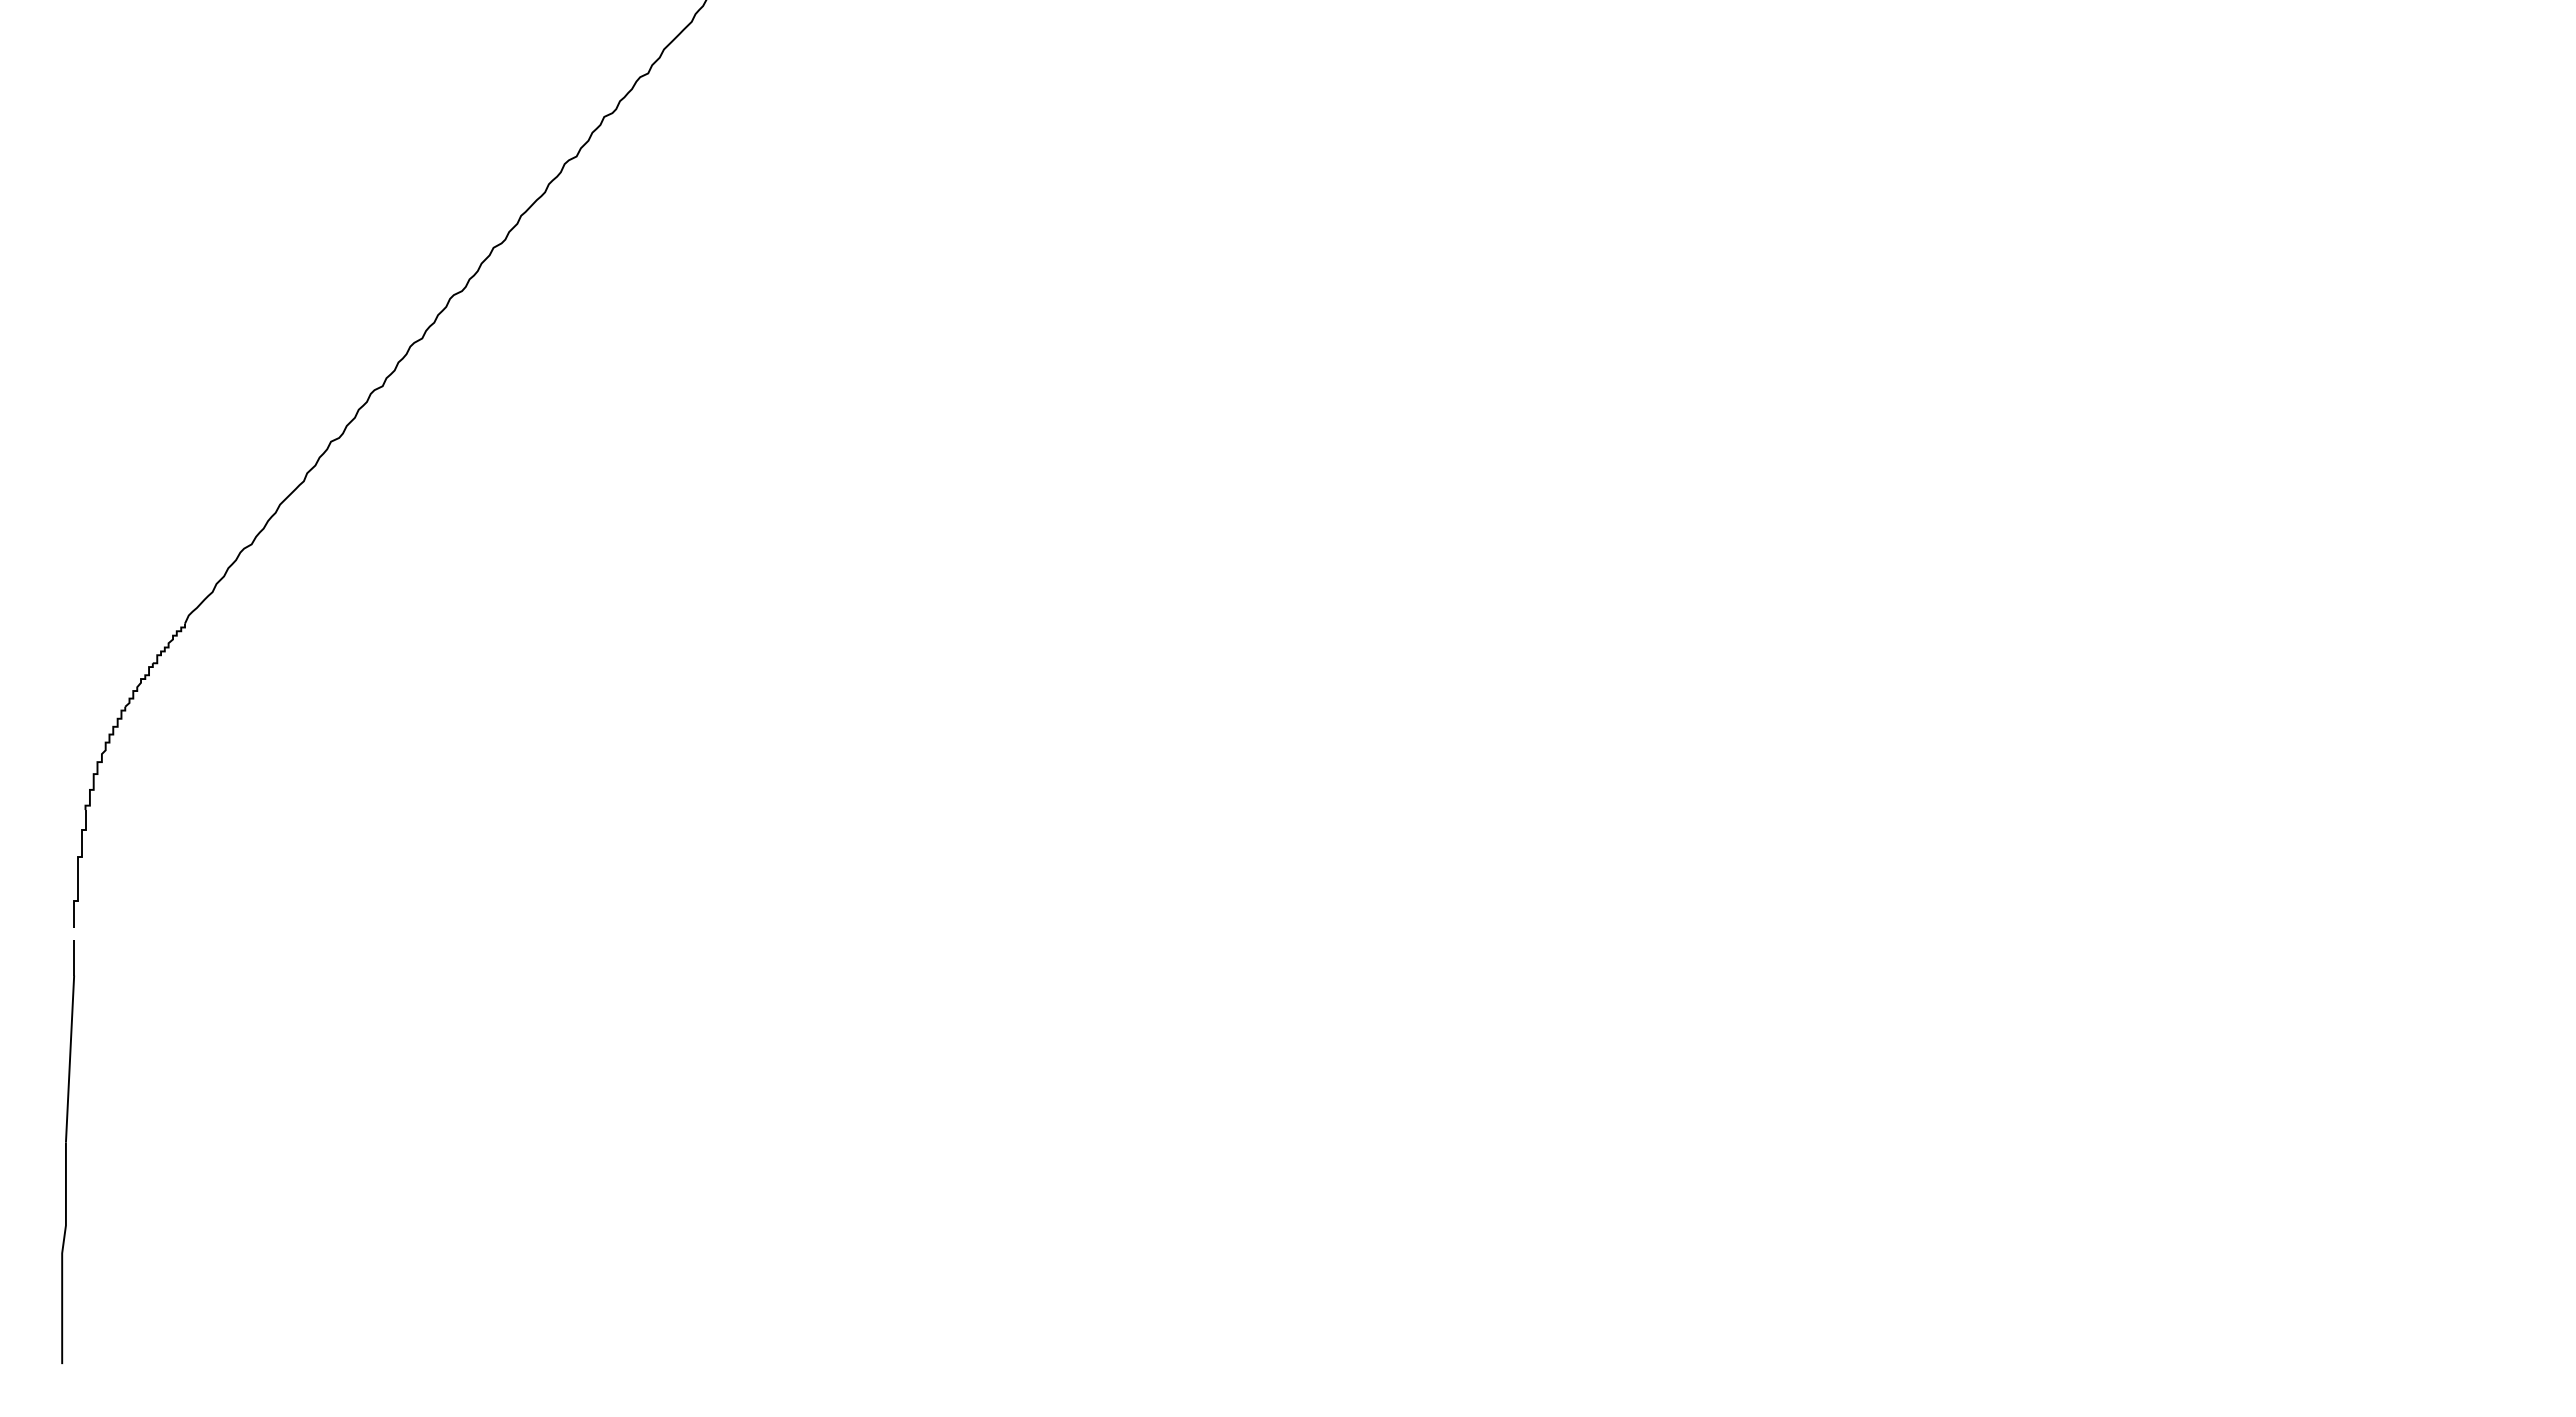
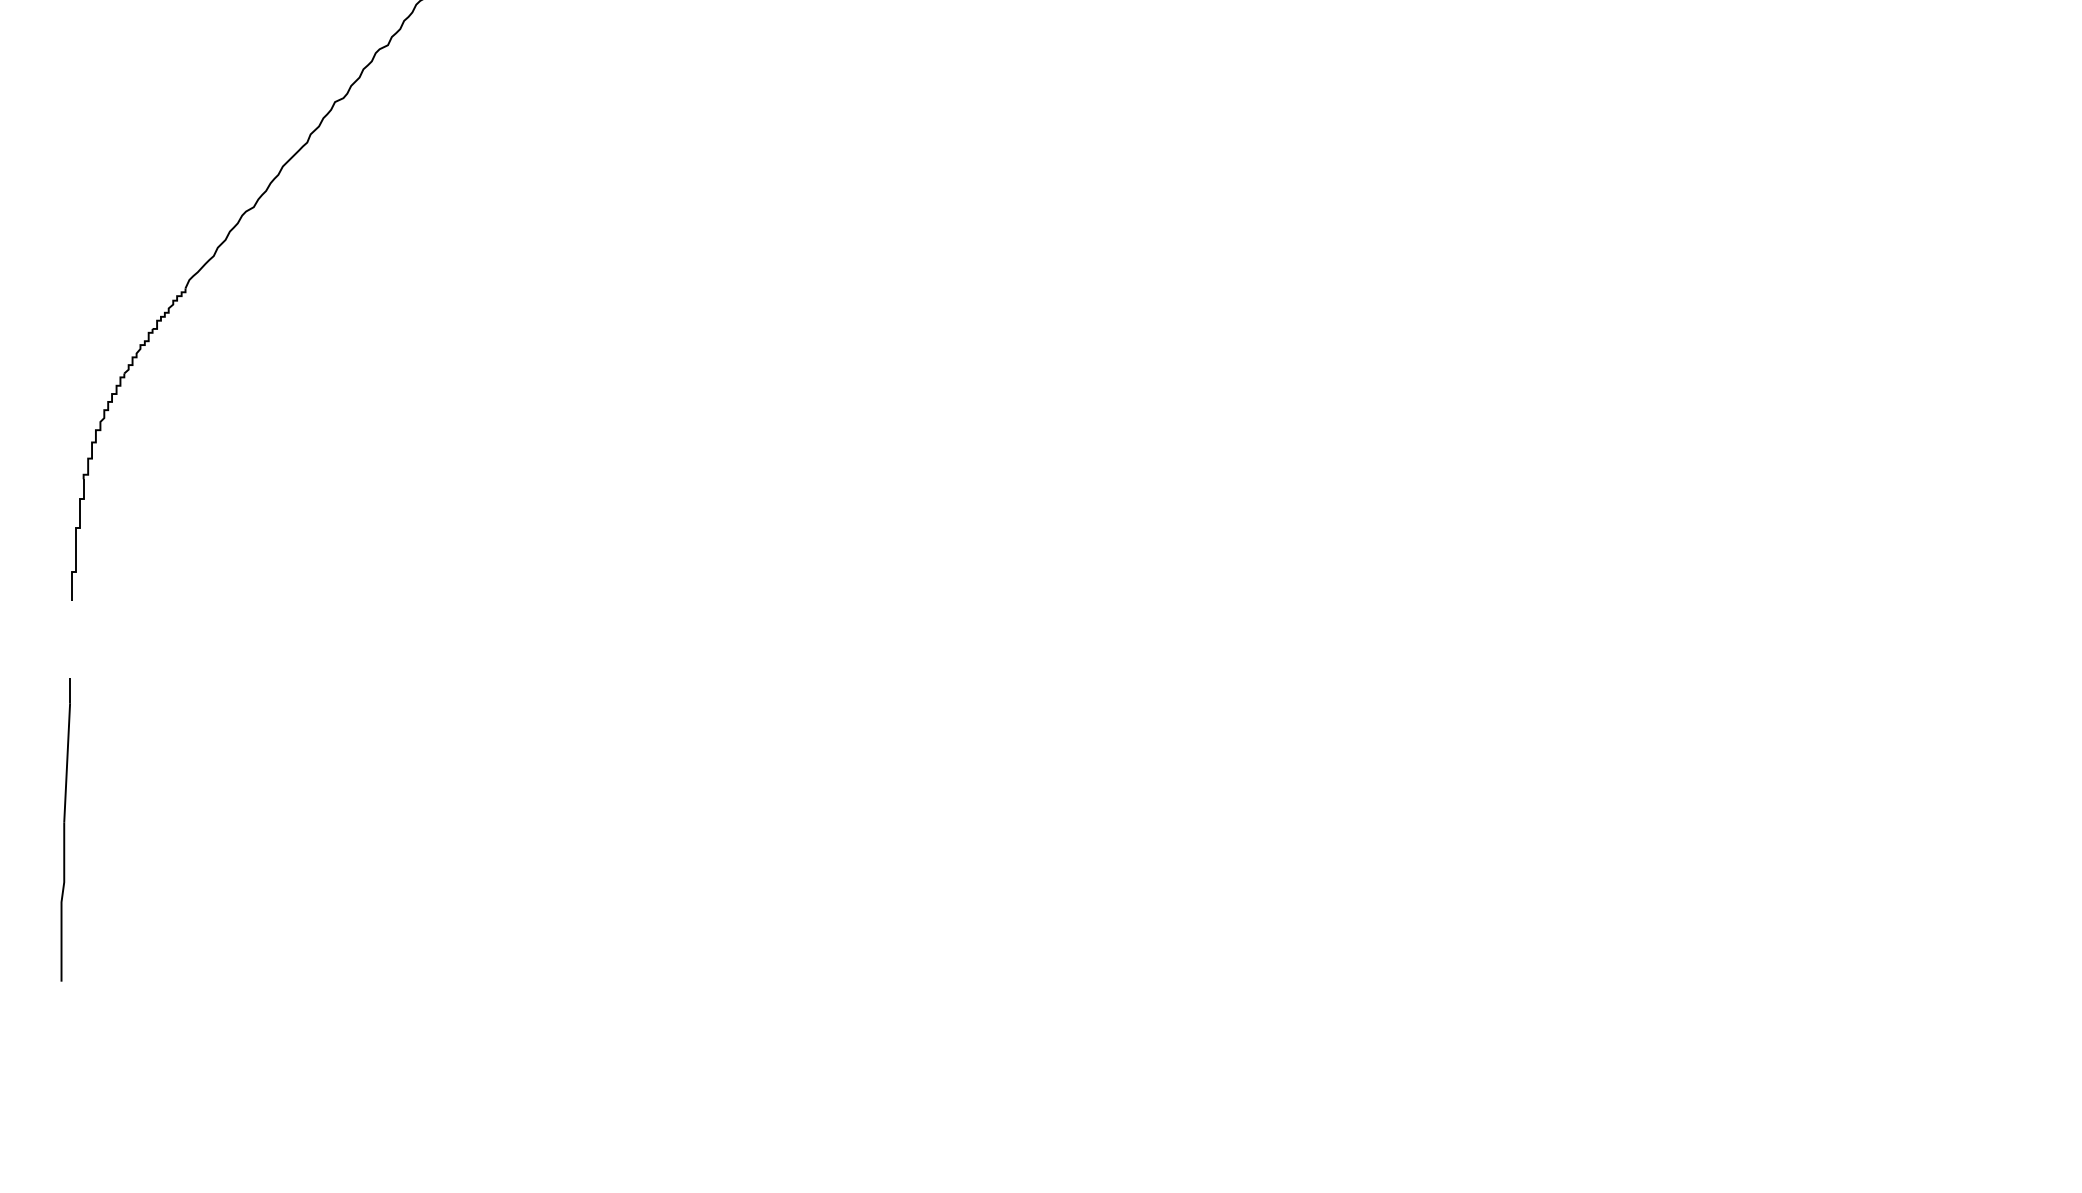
part: (67, 1152) -> (65, 829), size x0.7

